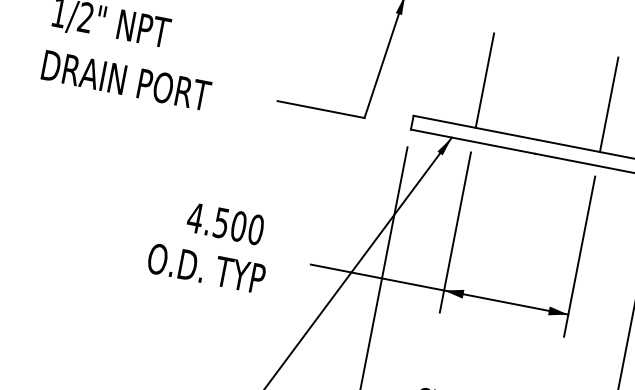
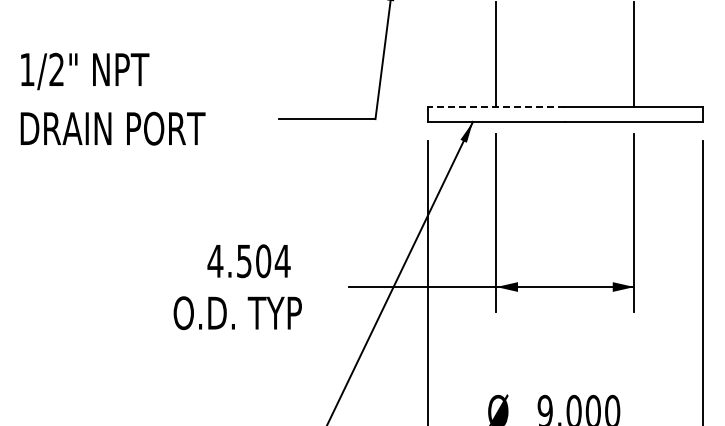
line: (475, 127) -> (496, 106), solid -> dashed
text: (255, 230) -> (282, 261), 4.500 -> 4.504

